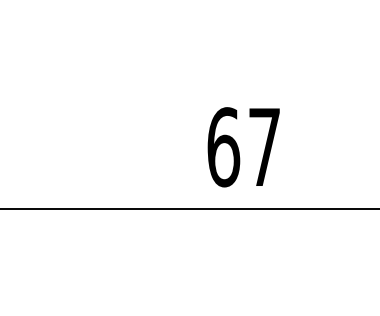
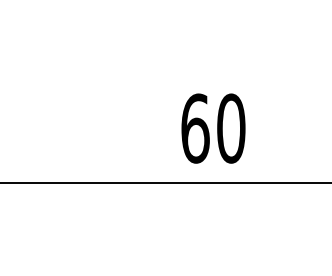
text: (264, 147) -> (231, 128), 67 -> 60

